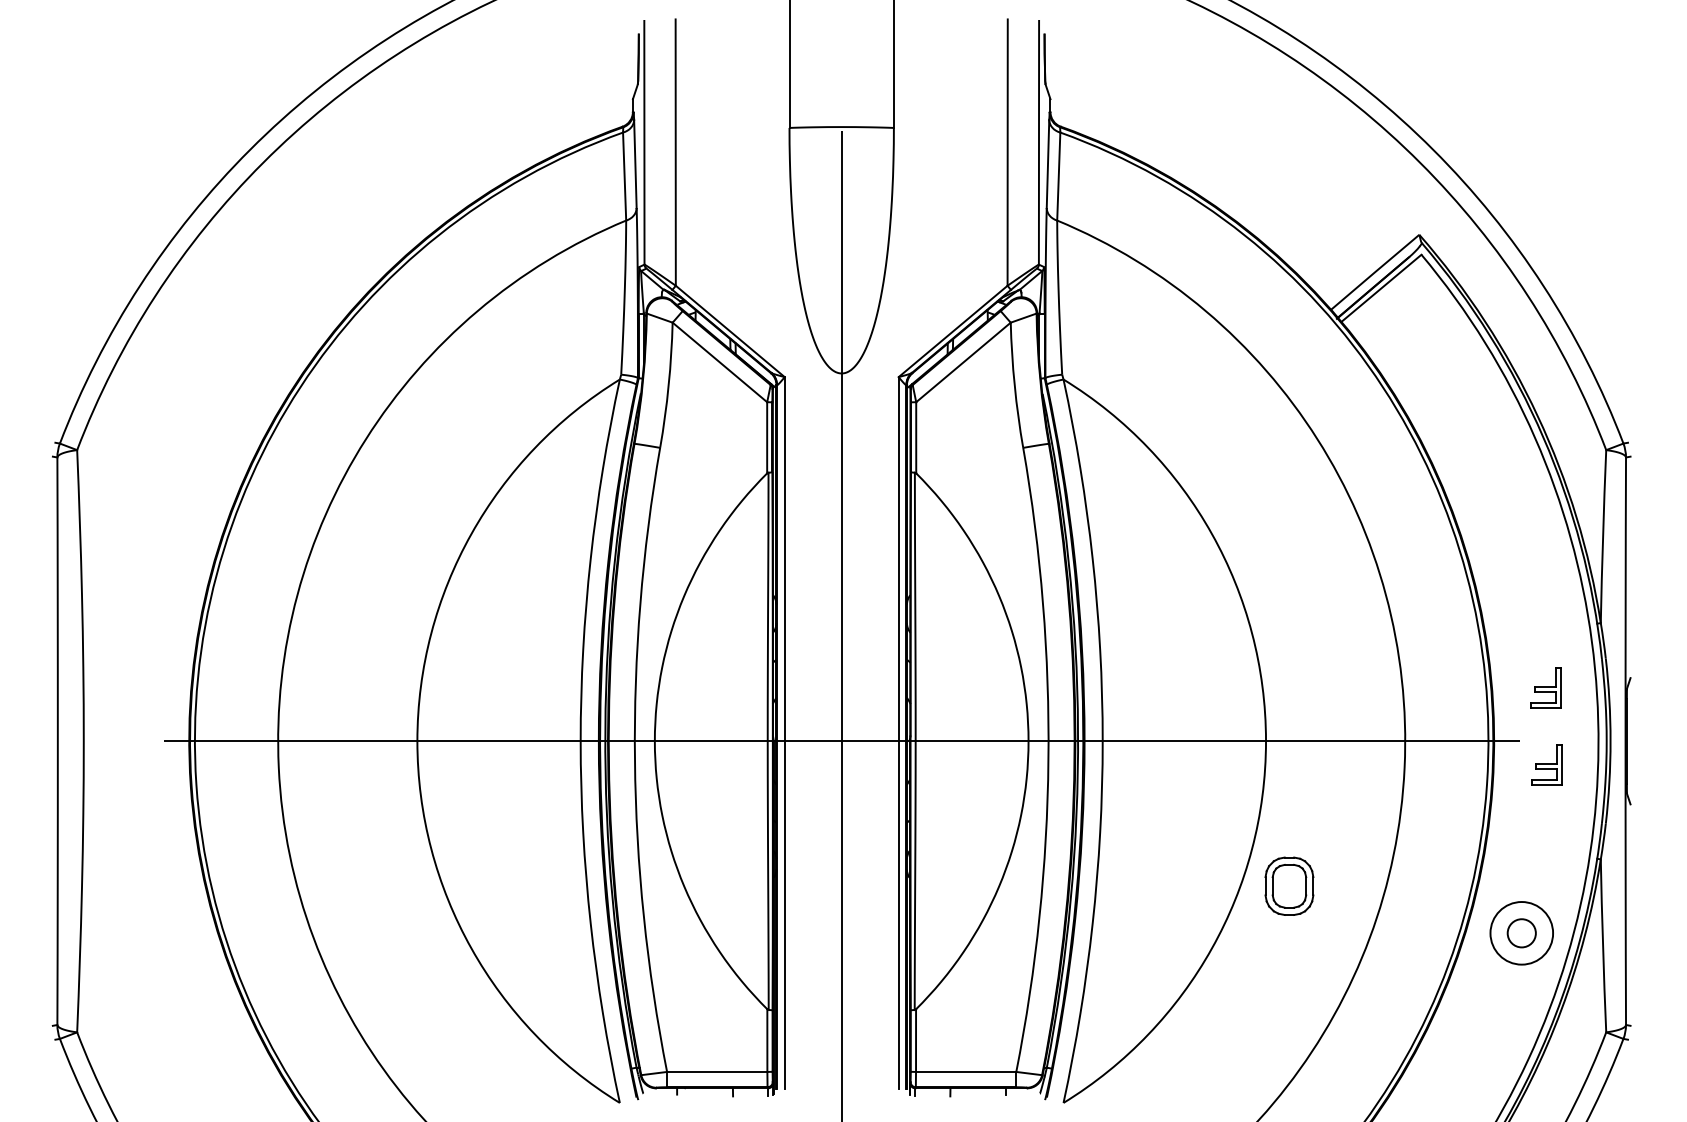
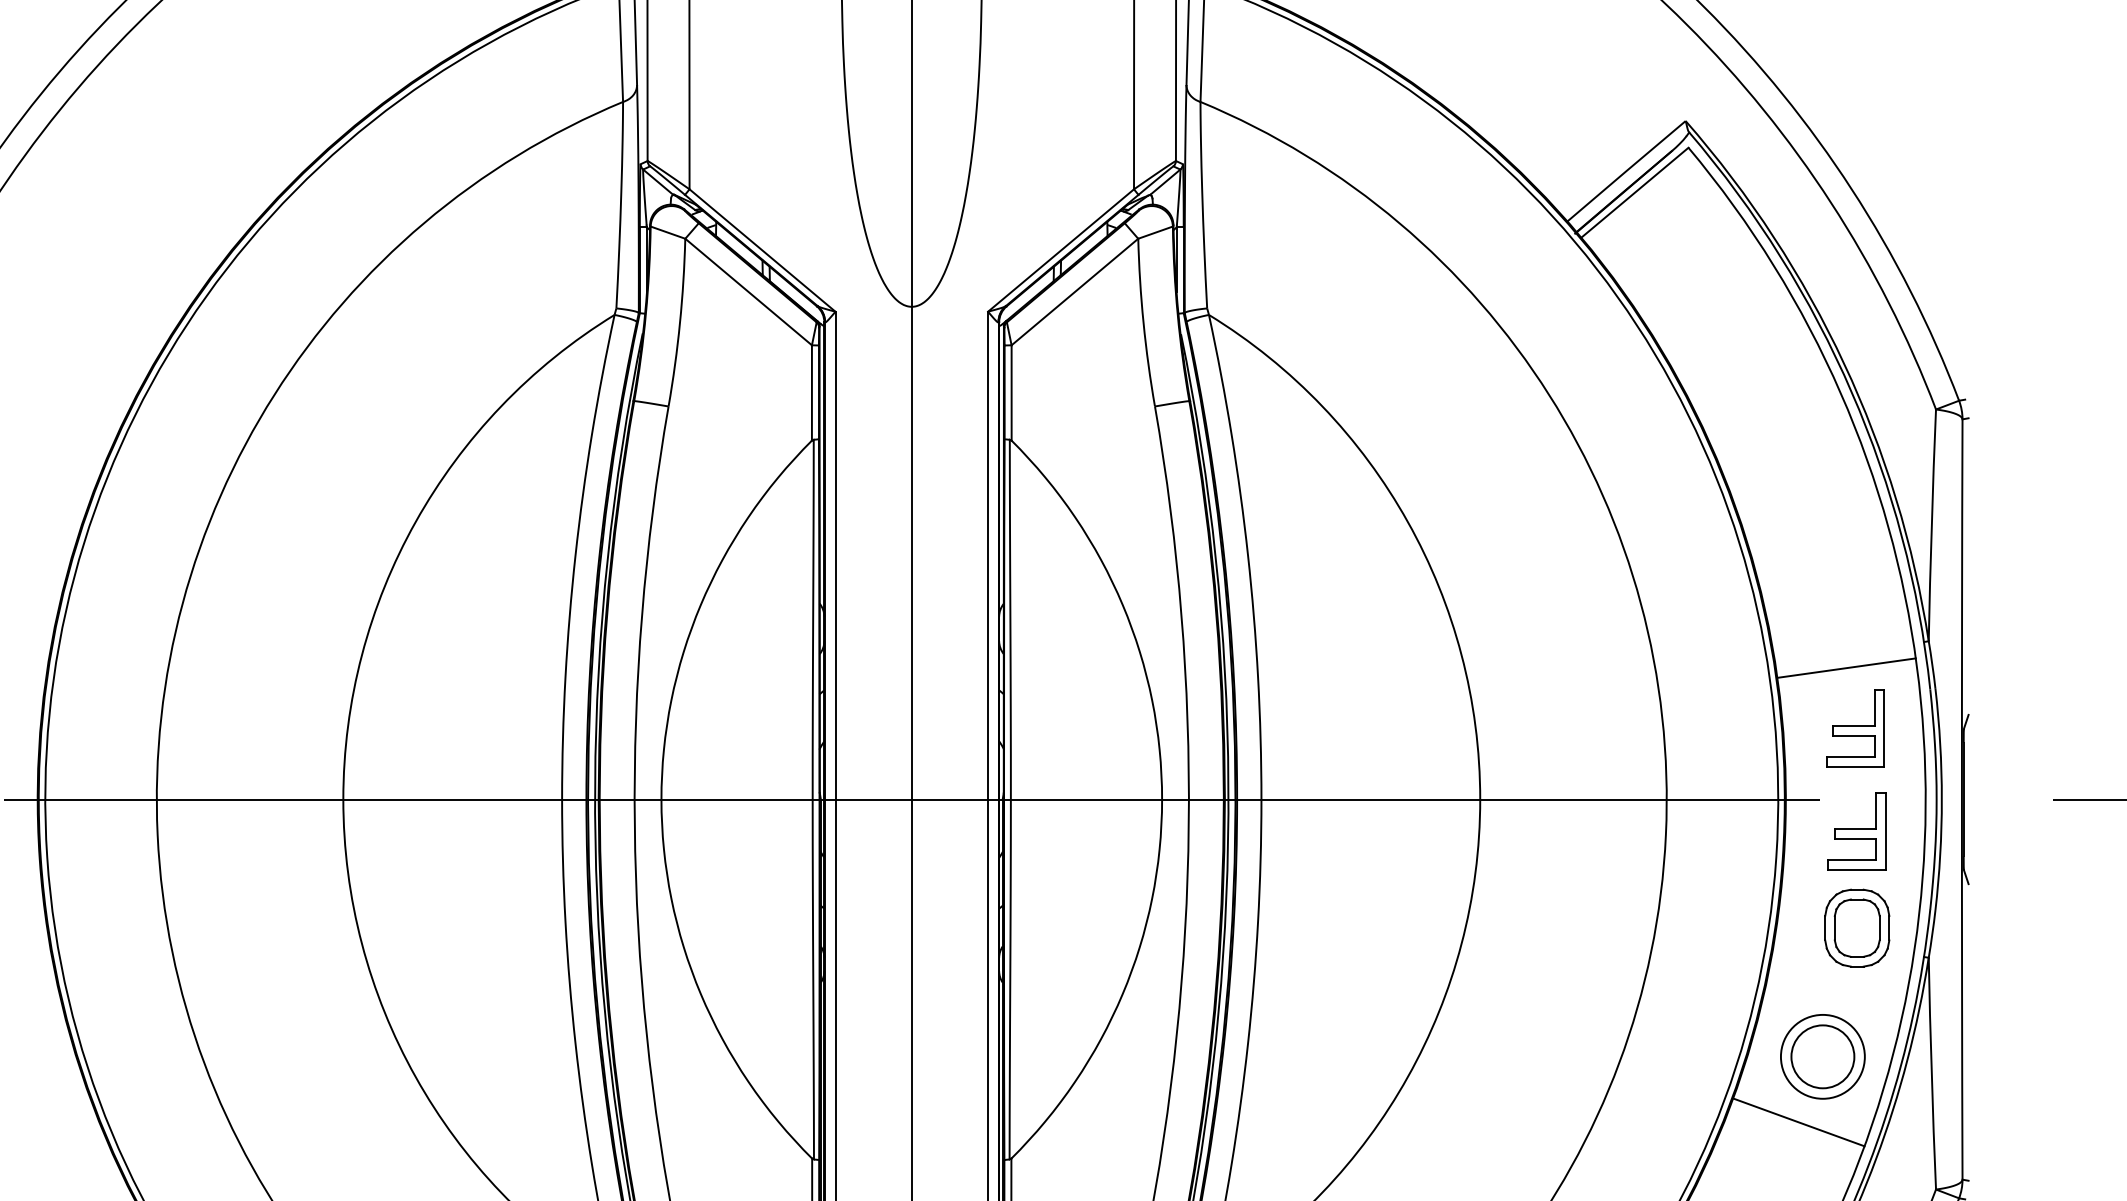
line: (1539, 642) -> (1846, 667), added
part: (1546, 687) -> (1855, 727), size x1.43
part: (1547, 765) -> (1857, 832), size x1.43
part: (1289, 885) -> (1857, 927), moved
circle: (1521, 932) -> (1822, 1055), size x1.67
line: (1503, 982) -> (1798, 1122), added

